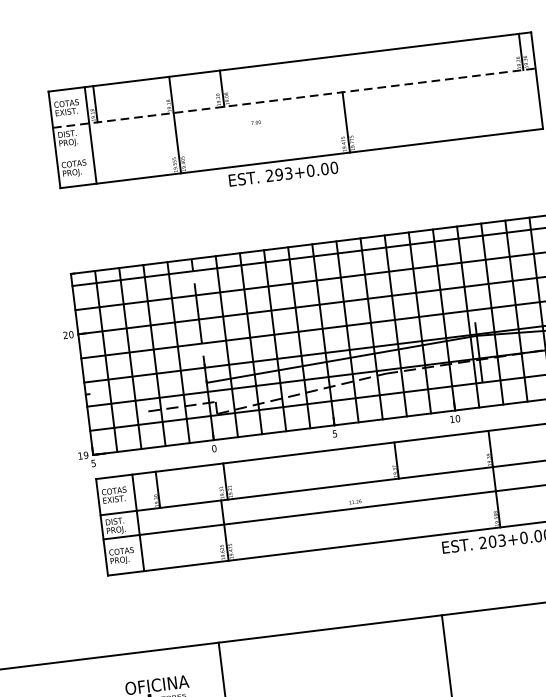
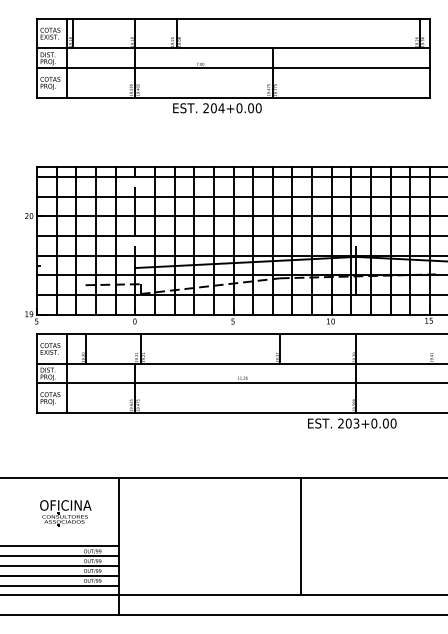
line: (295, 98) -> (234, 48), dashed -> solid
line: (297, 122) -> (233, 68), added
text: (283, 174) -> (217, 108), 293+0.00 -> 204+0.00

